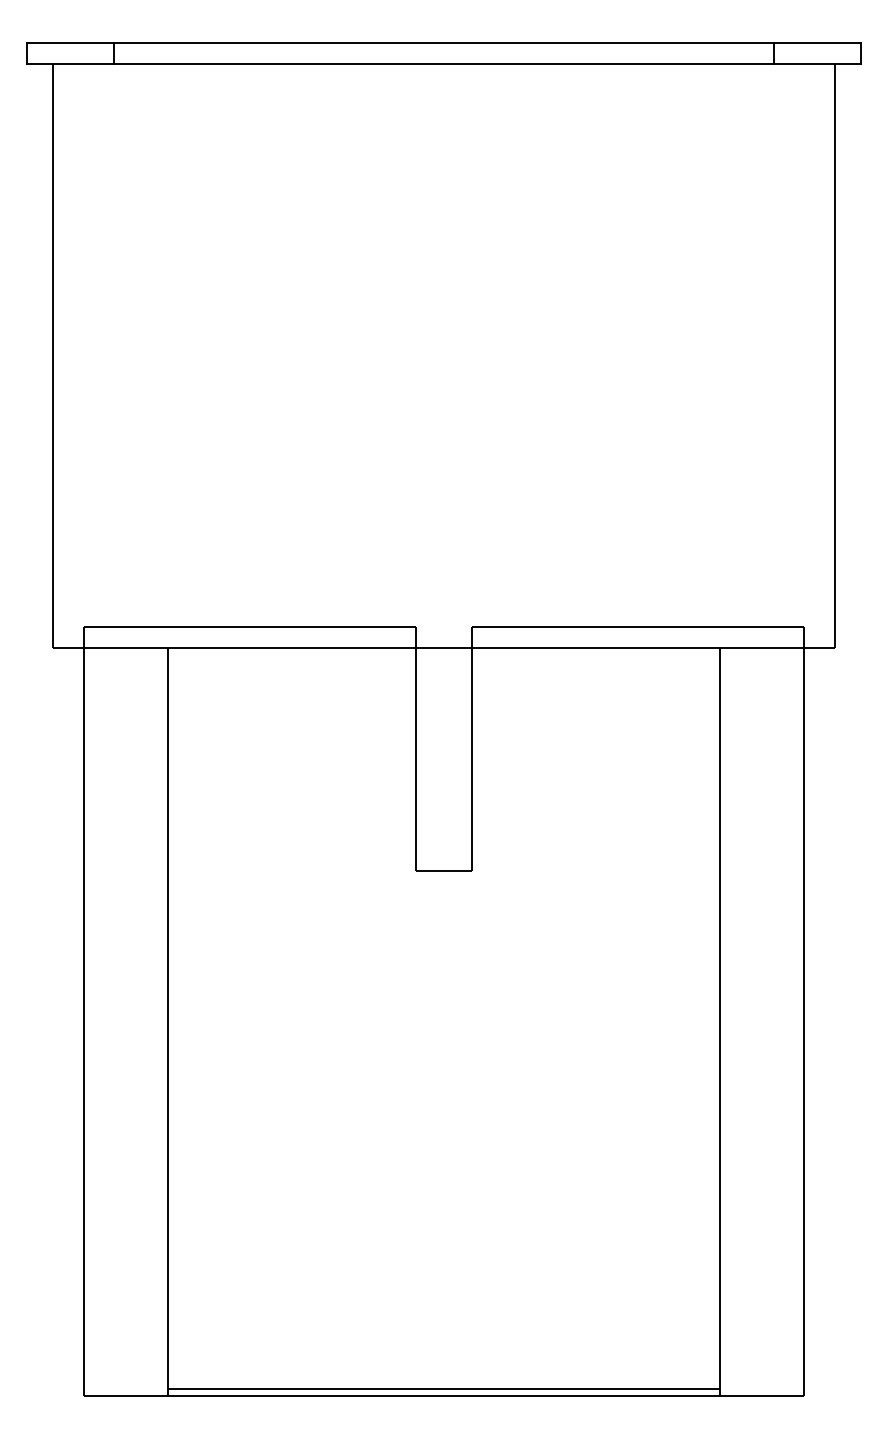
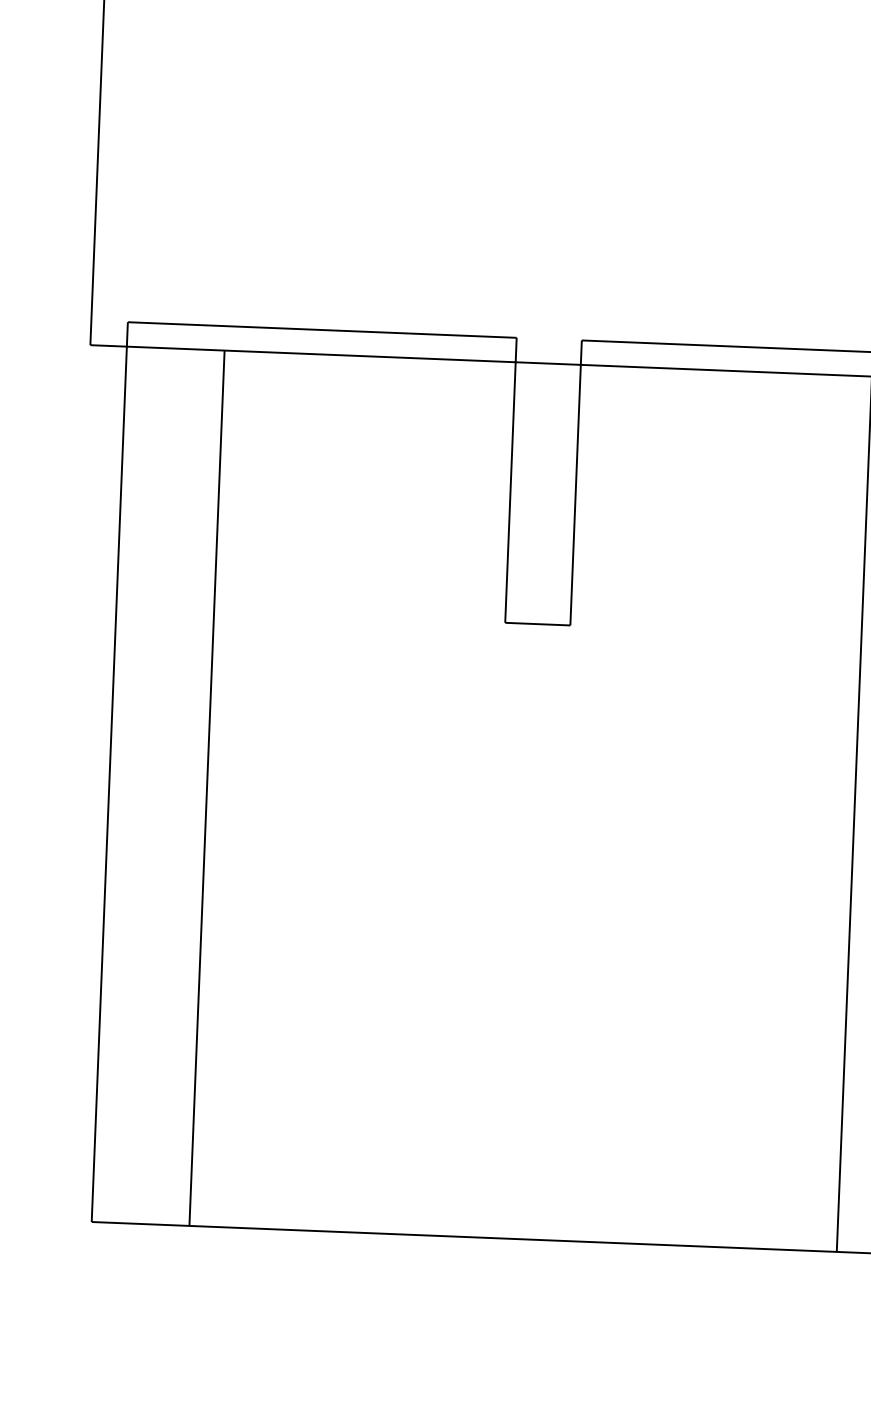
line: (443, 1388) -> (512, 1230), removed

